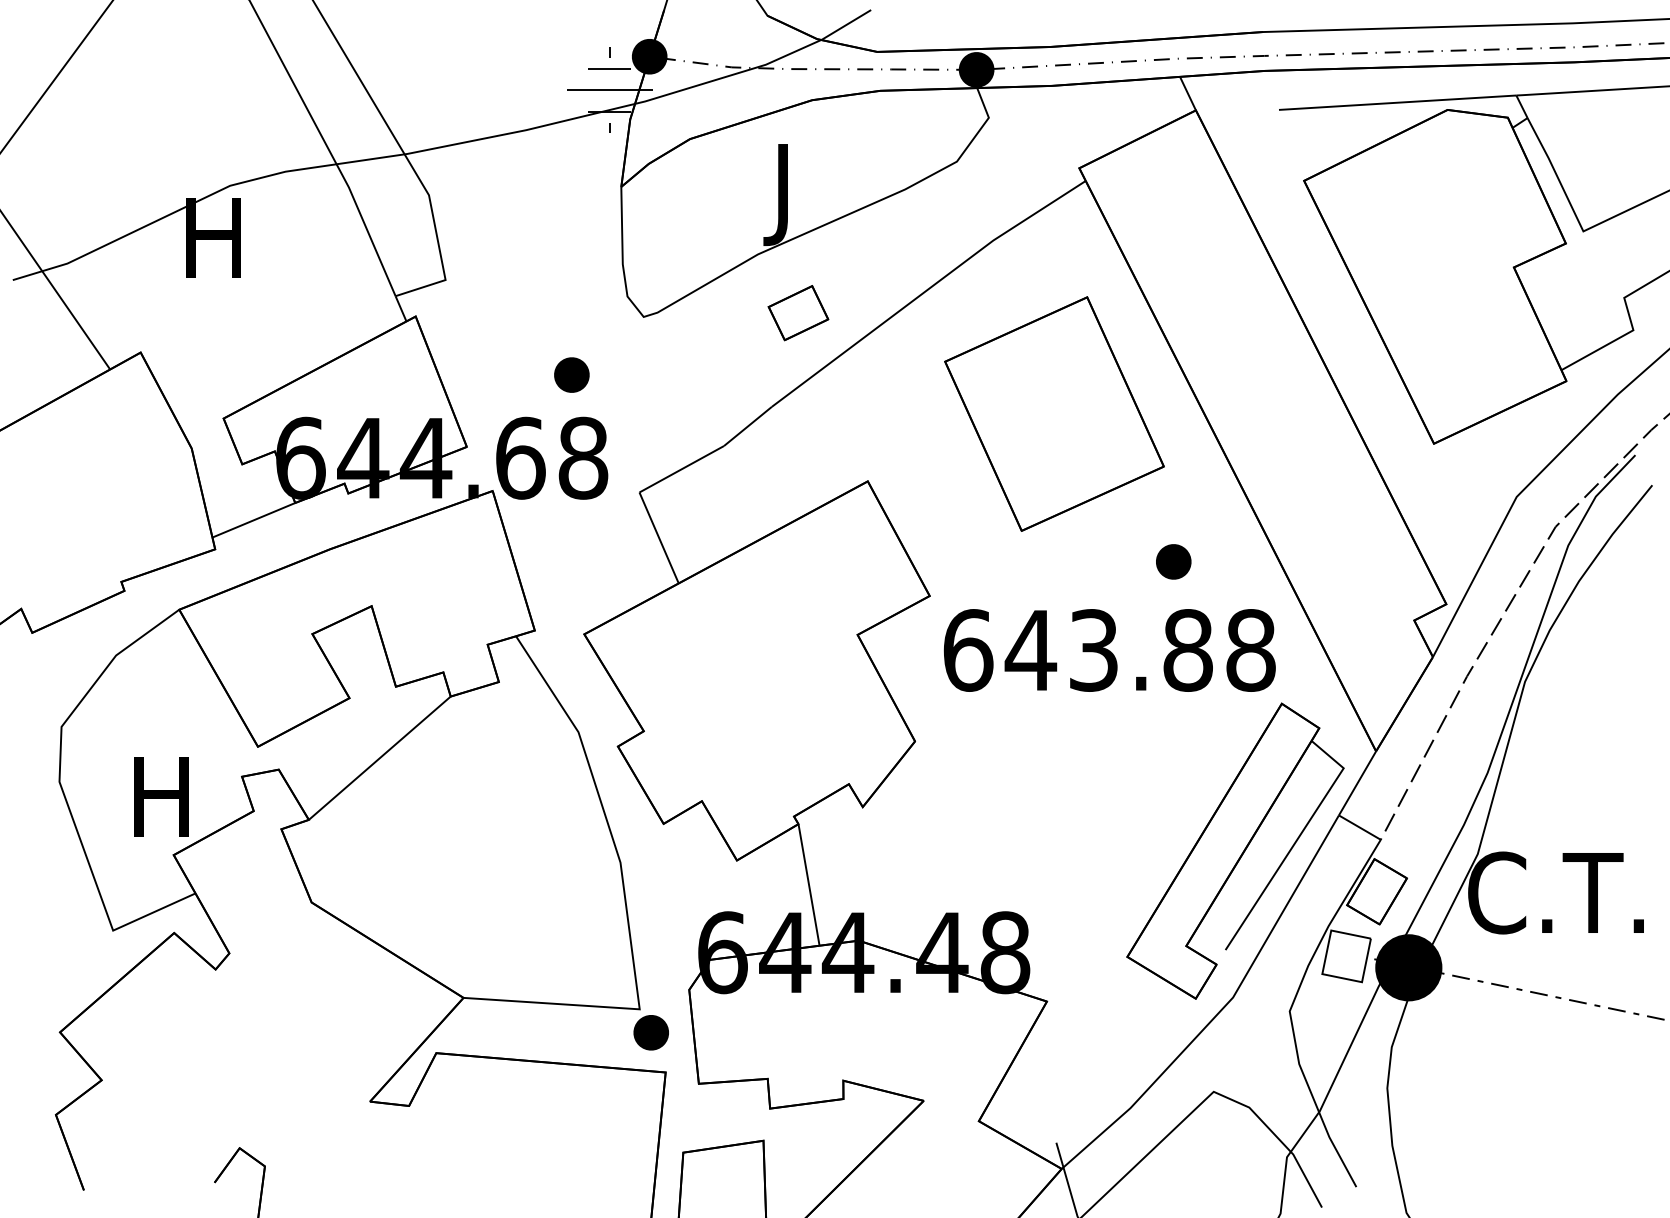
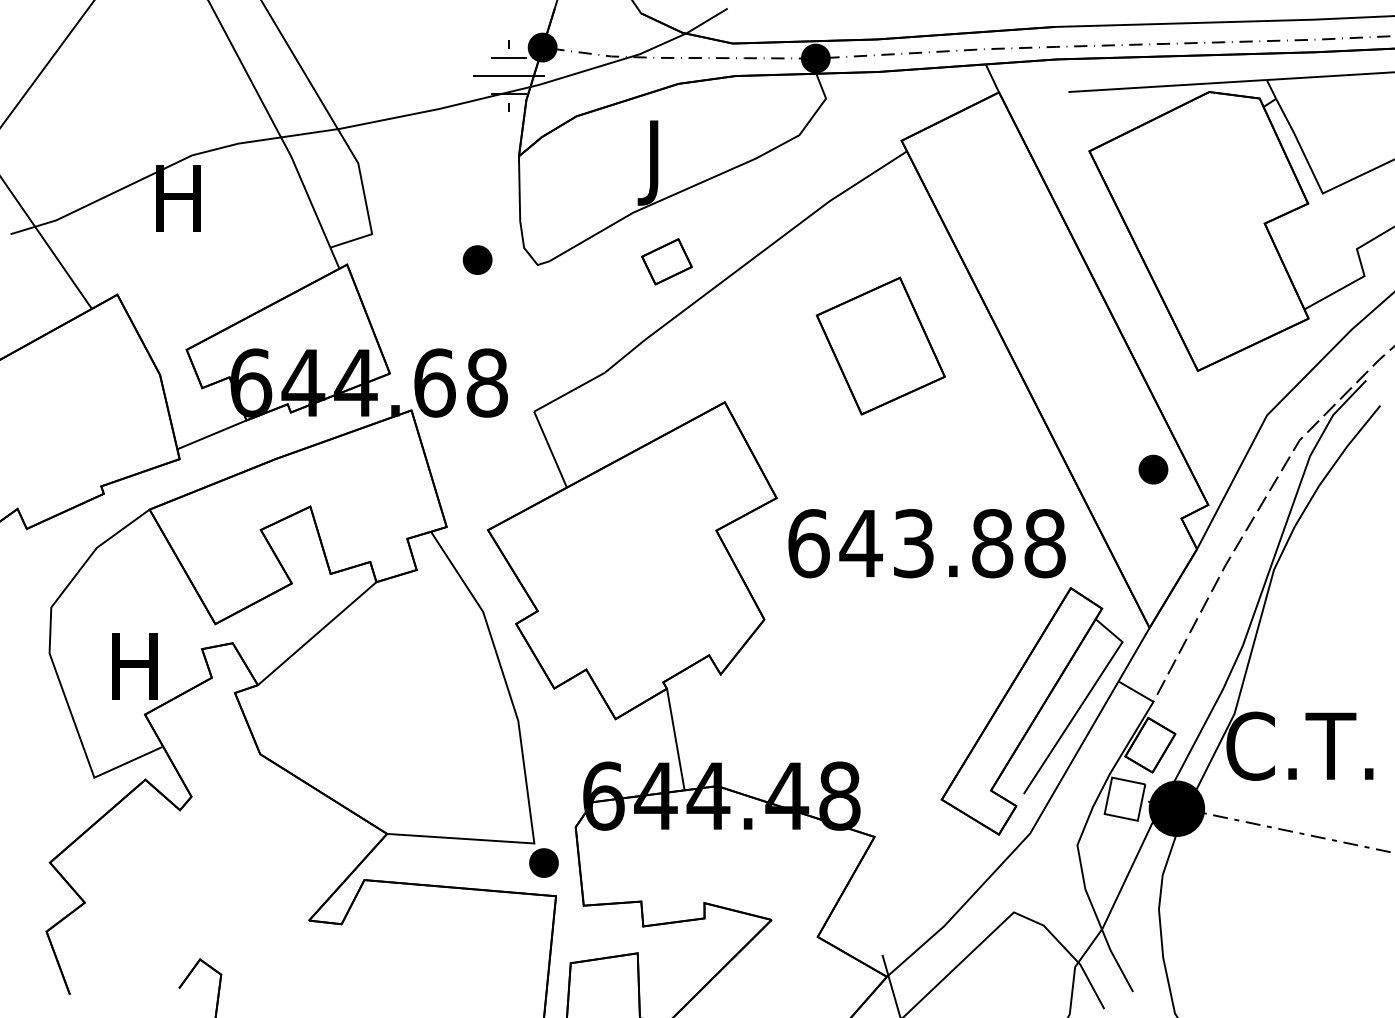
part: (571, 374) -> (477, 259), moved
part: (1054, 413) -> (880, 345), size x0.7
part: (1173, 561) -> (1153, 469), moved

